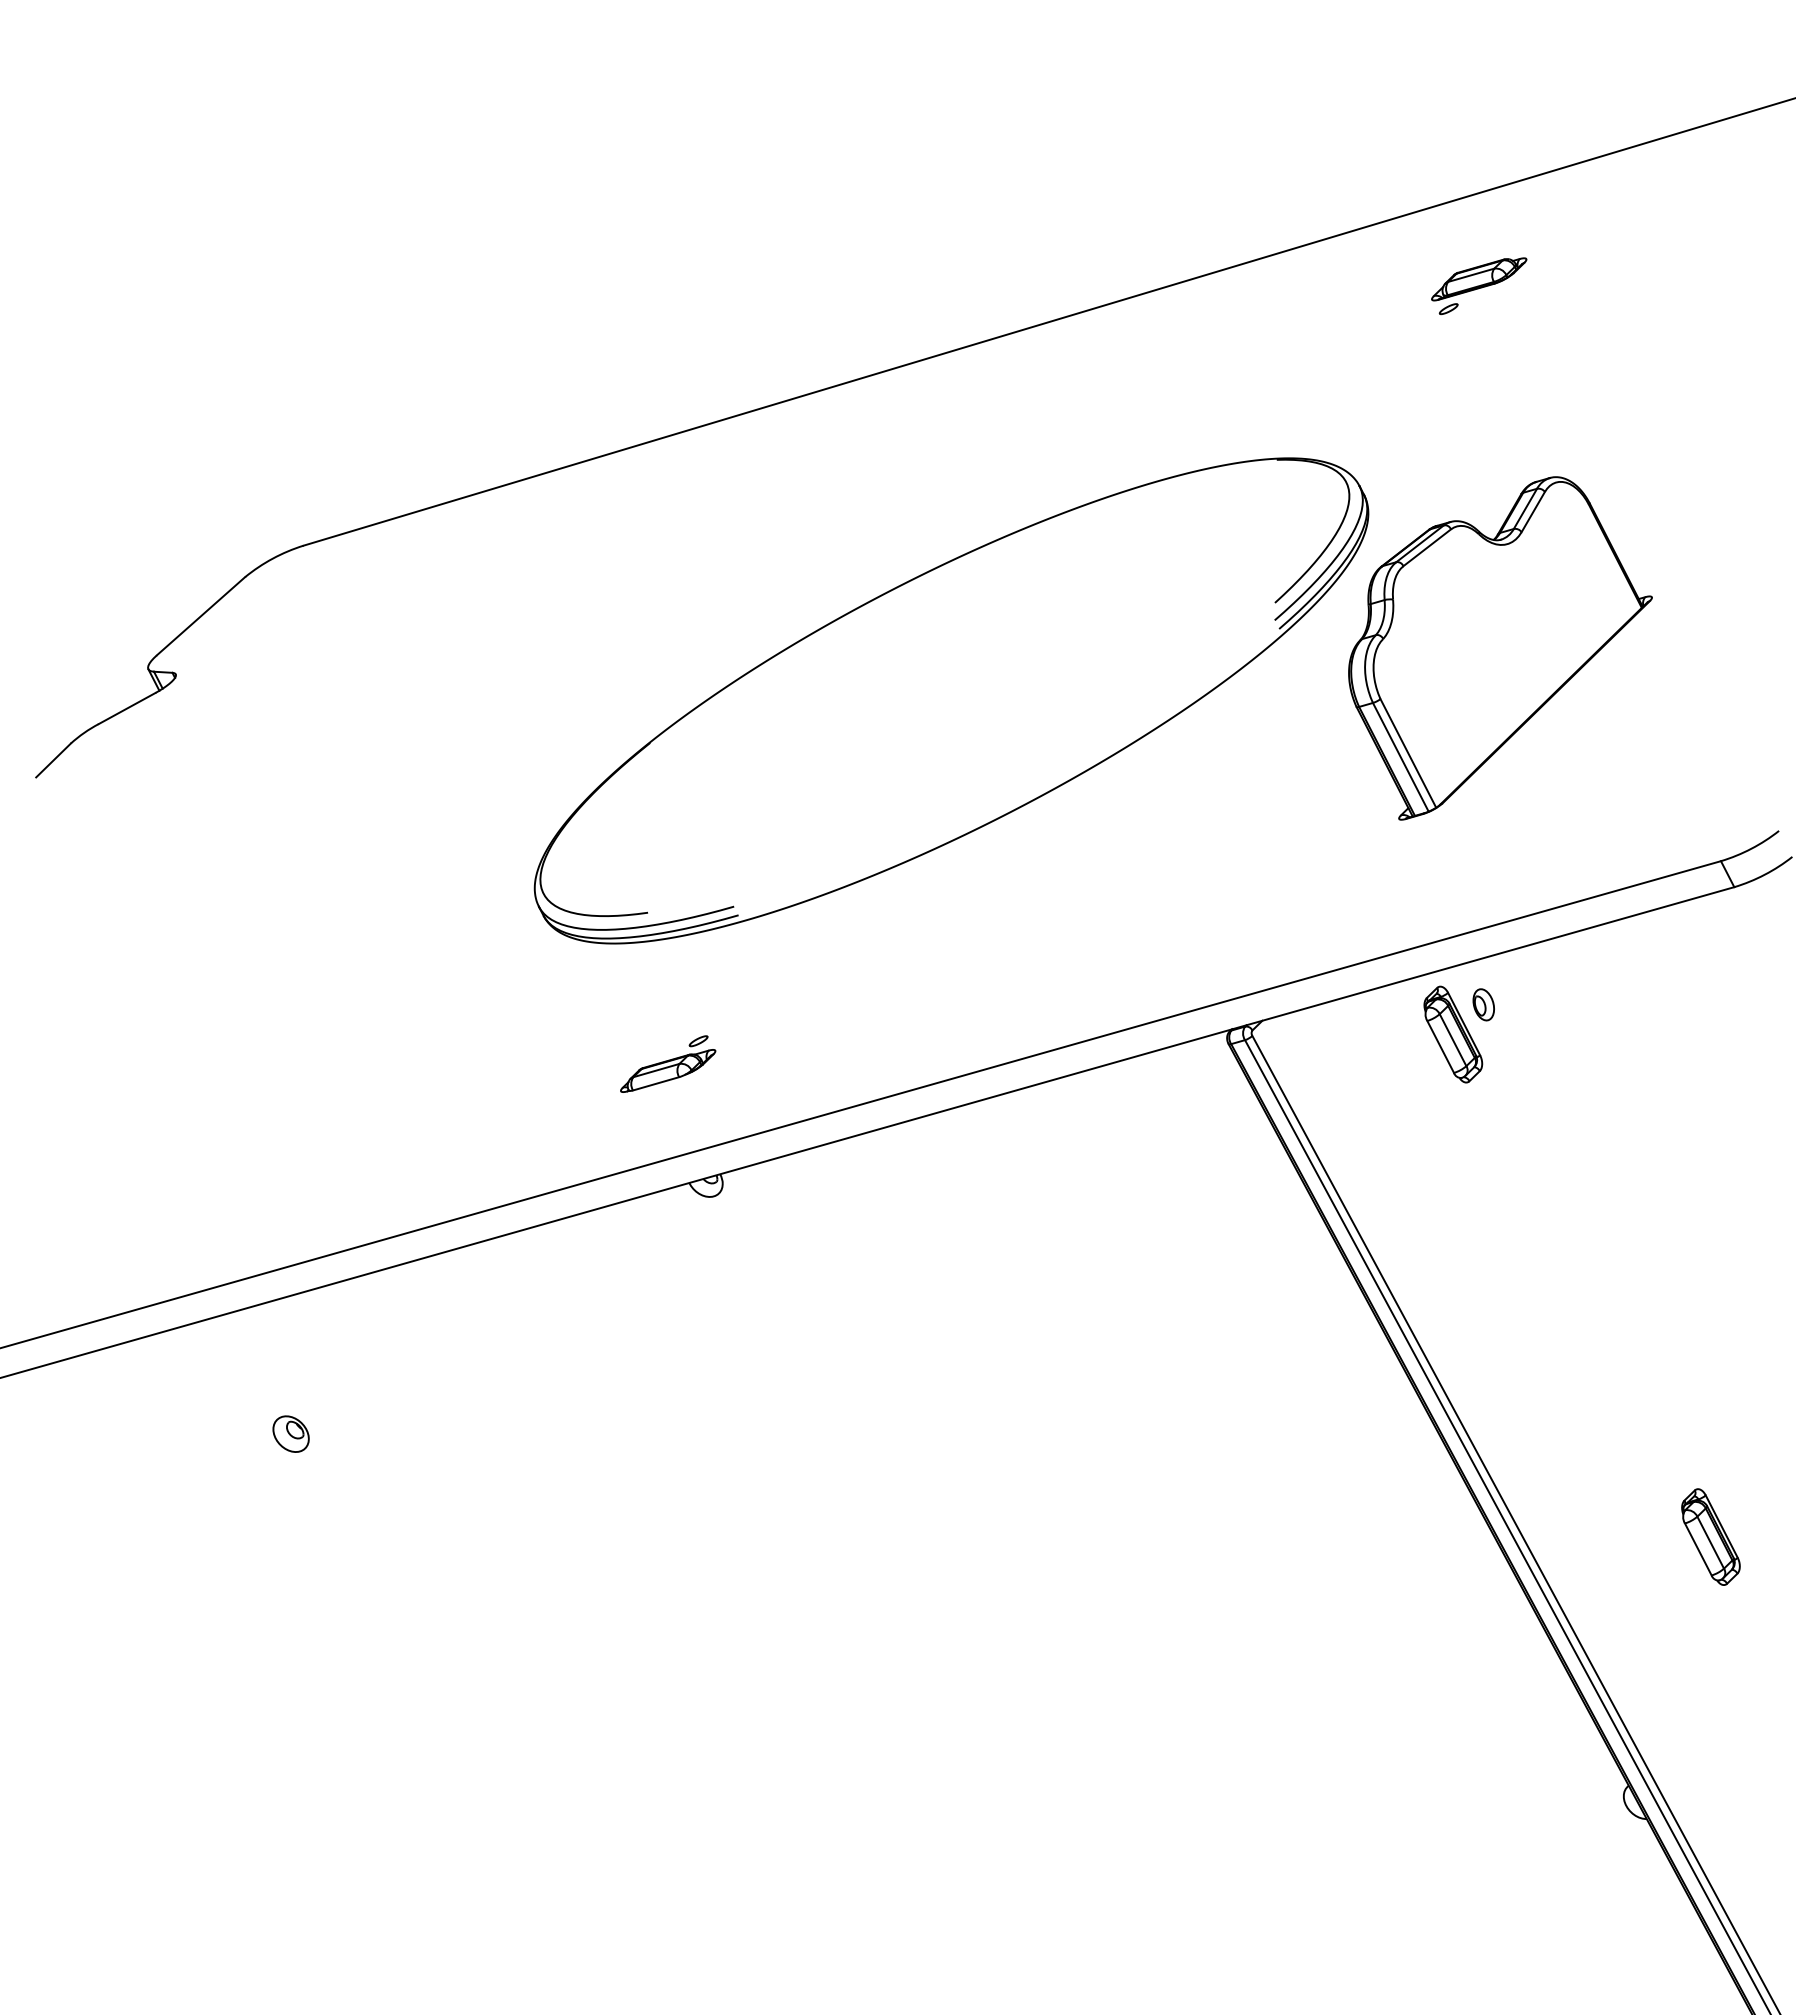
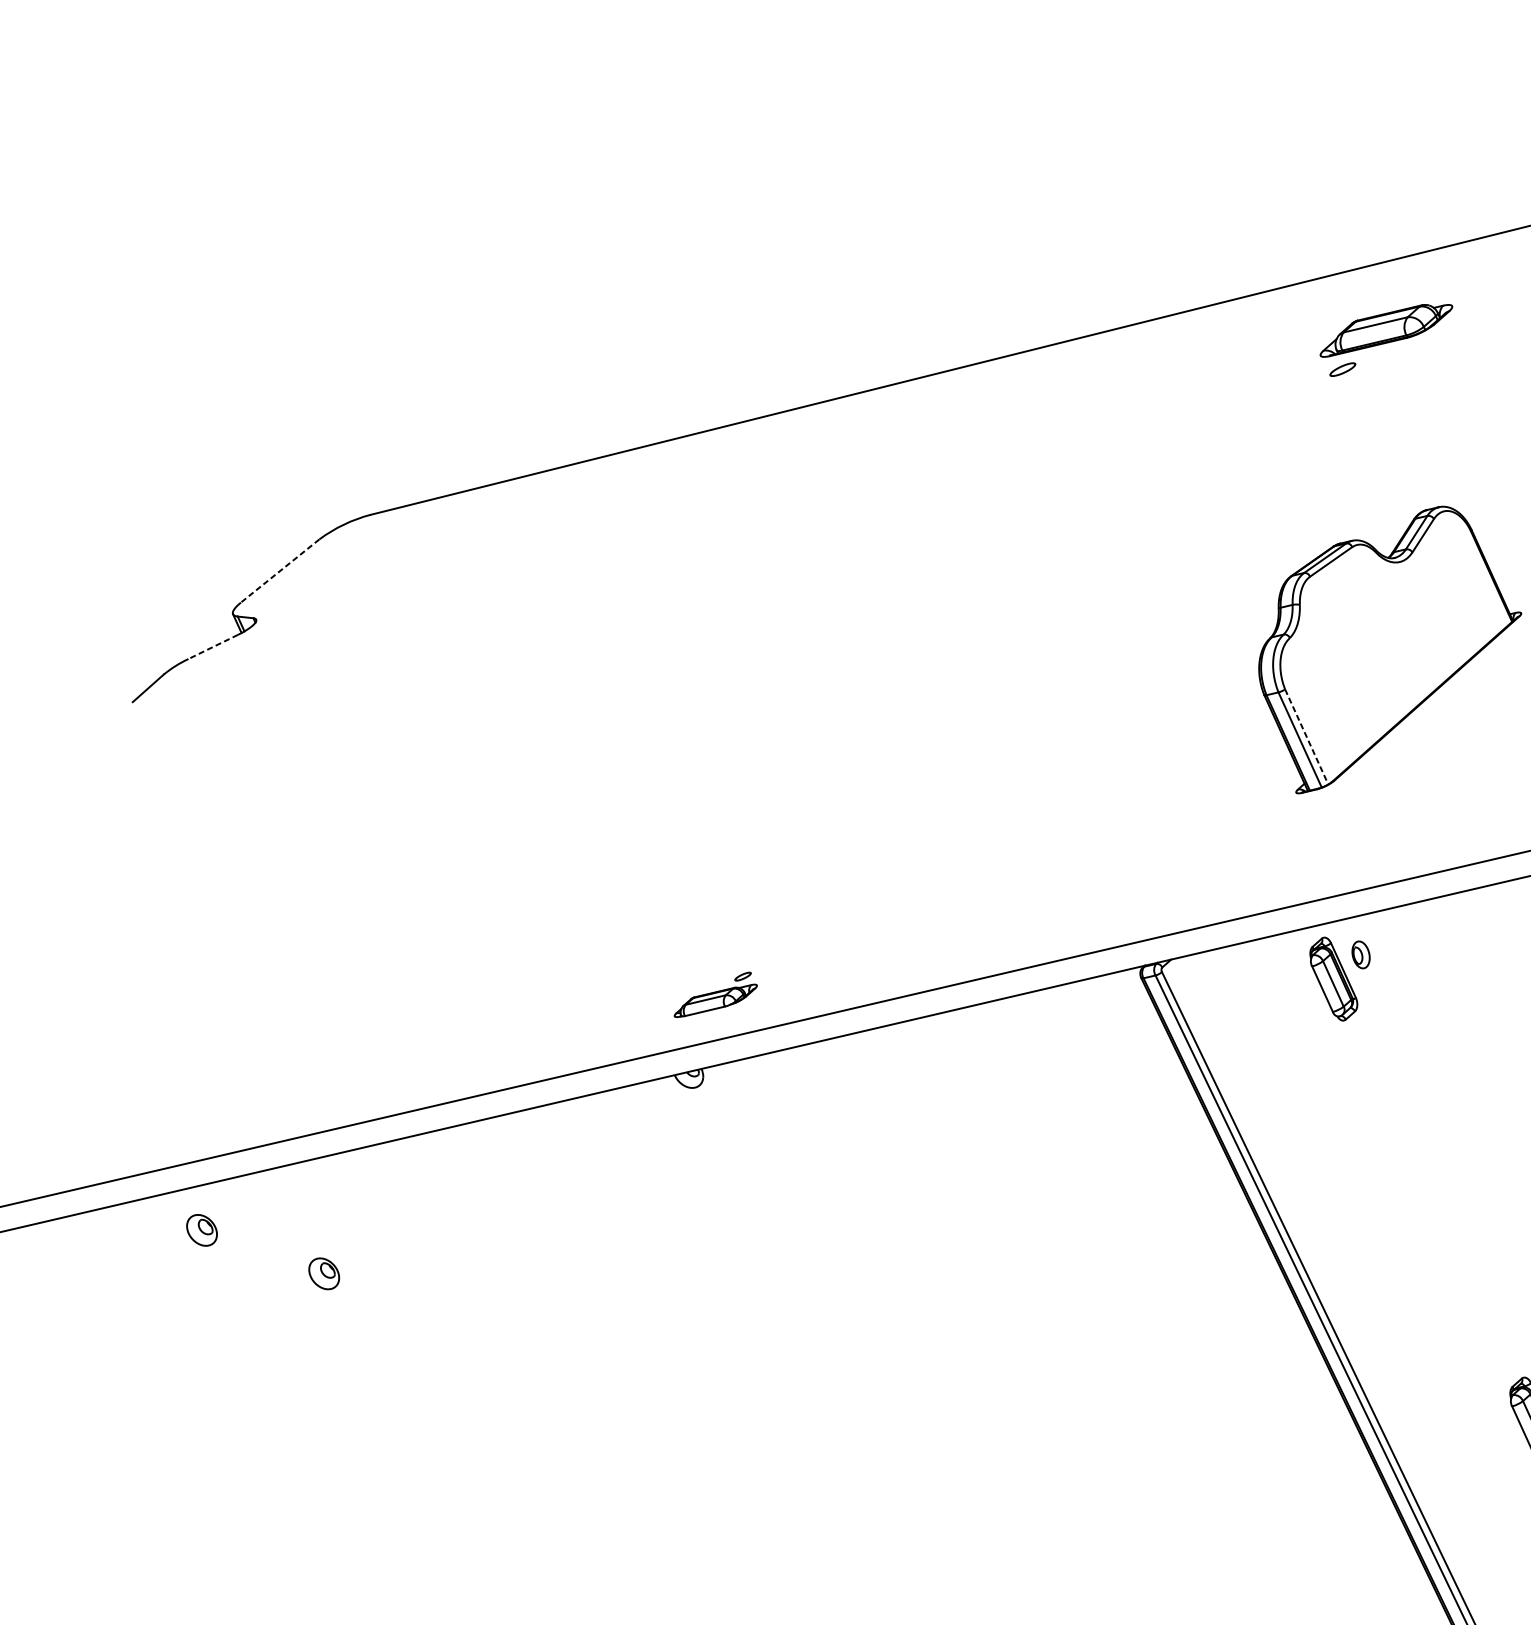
part: (1479, 286) -> (1386, 340), size x1.6
line: (201, 616) -> (280, 571), solid -> dashed
part: (951, 700) -> (918, 673), removed
line: (126, 708) -> (212, 646), solid -> dashed
line: (1408, 753) -> (1306, 737), solid -> dashed
part: (668, 1063) -> (716, 994), moved
part: (145, 1389) -> (201, 1229), added

